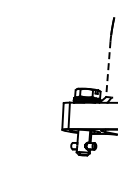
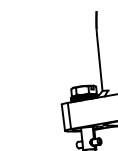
line: (108, 69) -> (100, 63), dashed -> solid

